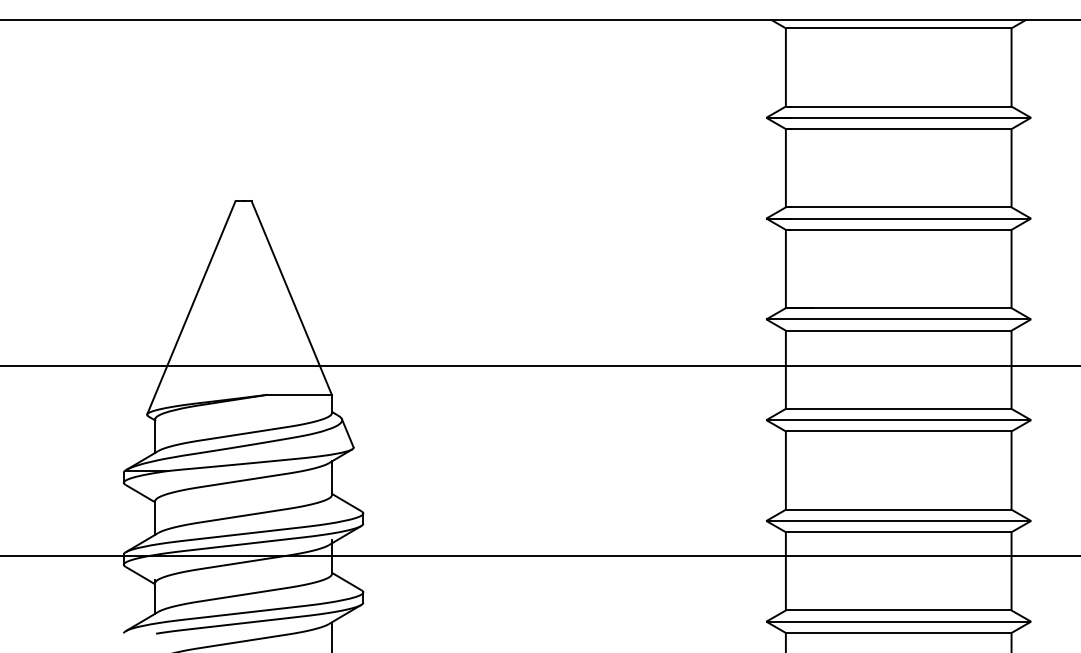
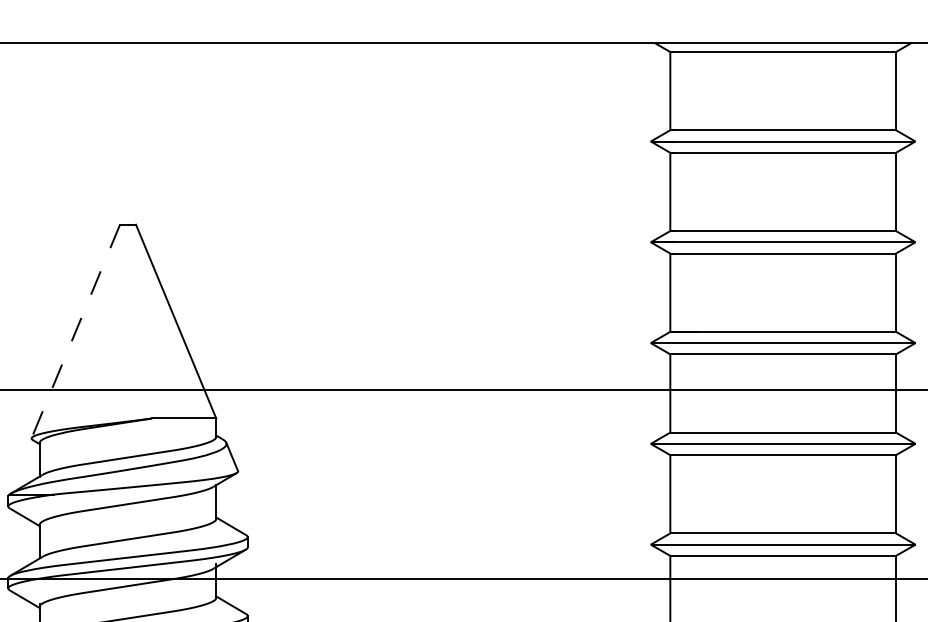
line: (191, 308) -> (75, 332), solid -> dashed

